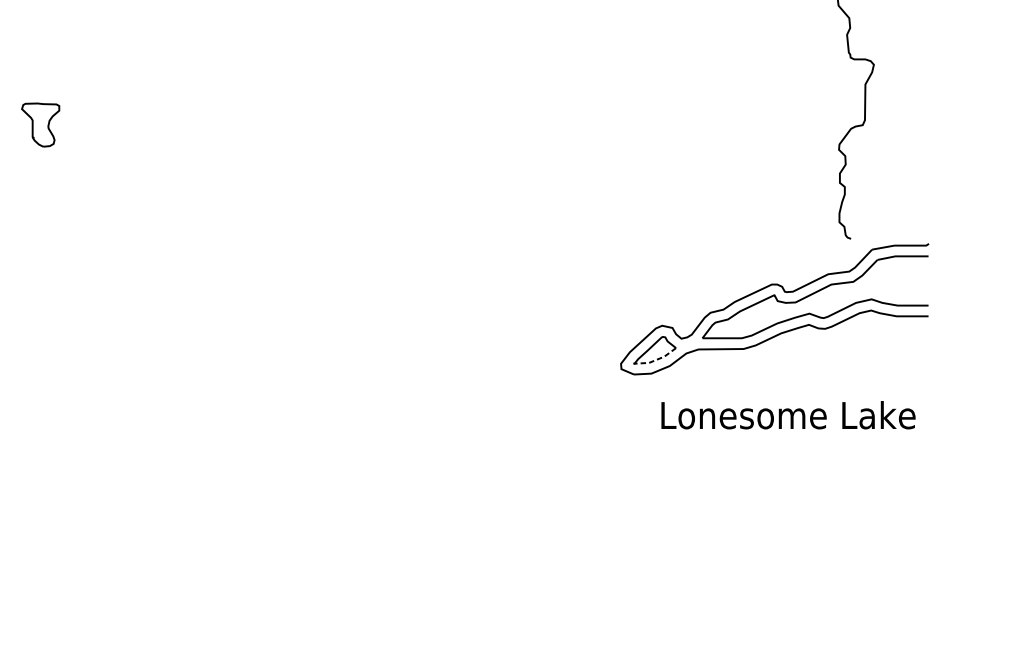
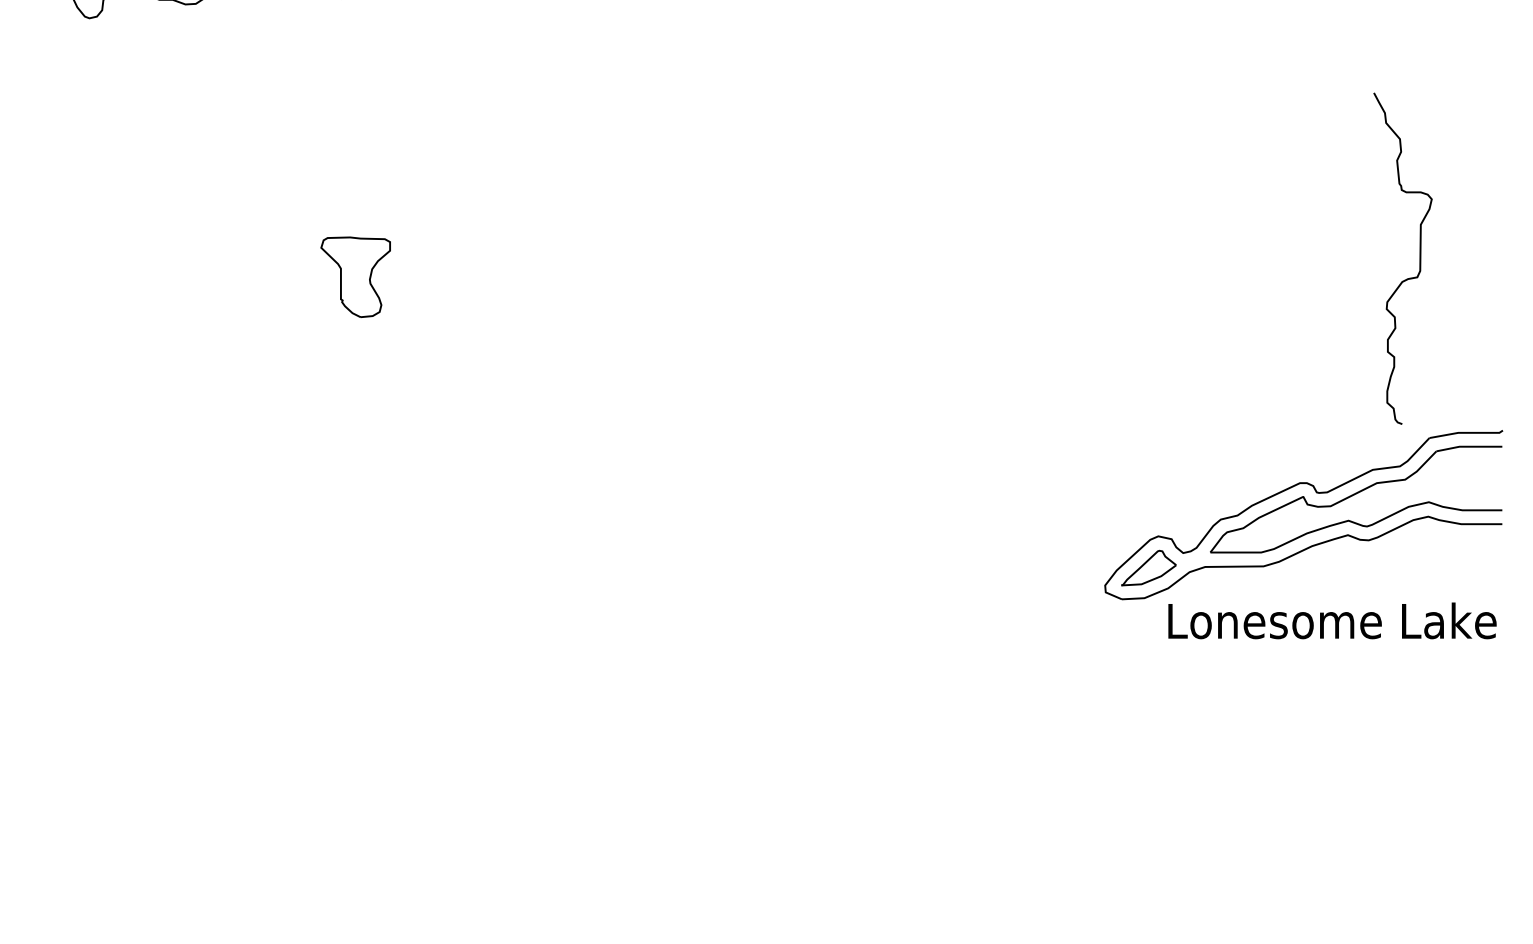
part: (40, 124) -> (355, 276), size x1.43
line: (656, 359) -> (1150, 580), dashed -> solid
text: (788, 414) -> (1332, 620), moved

